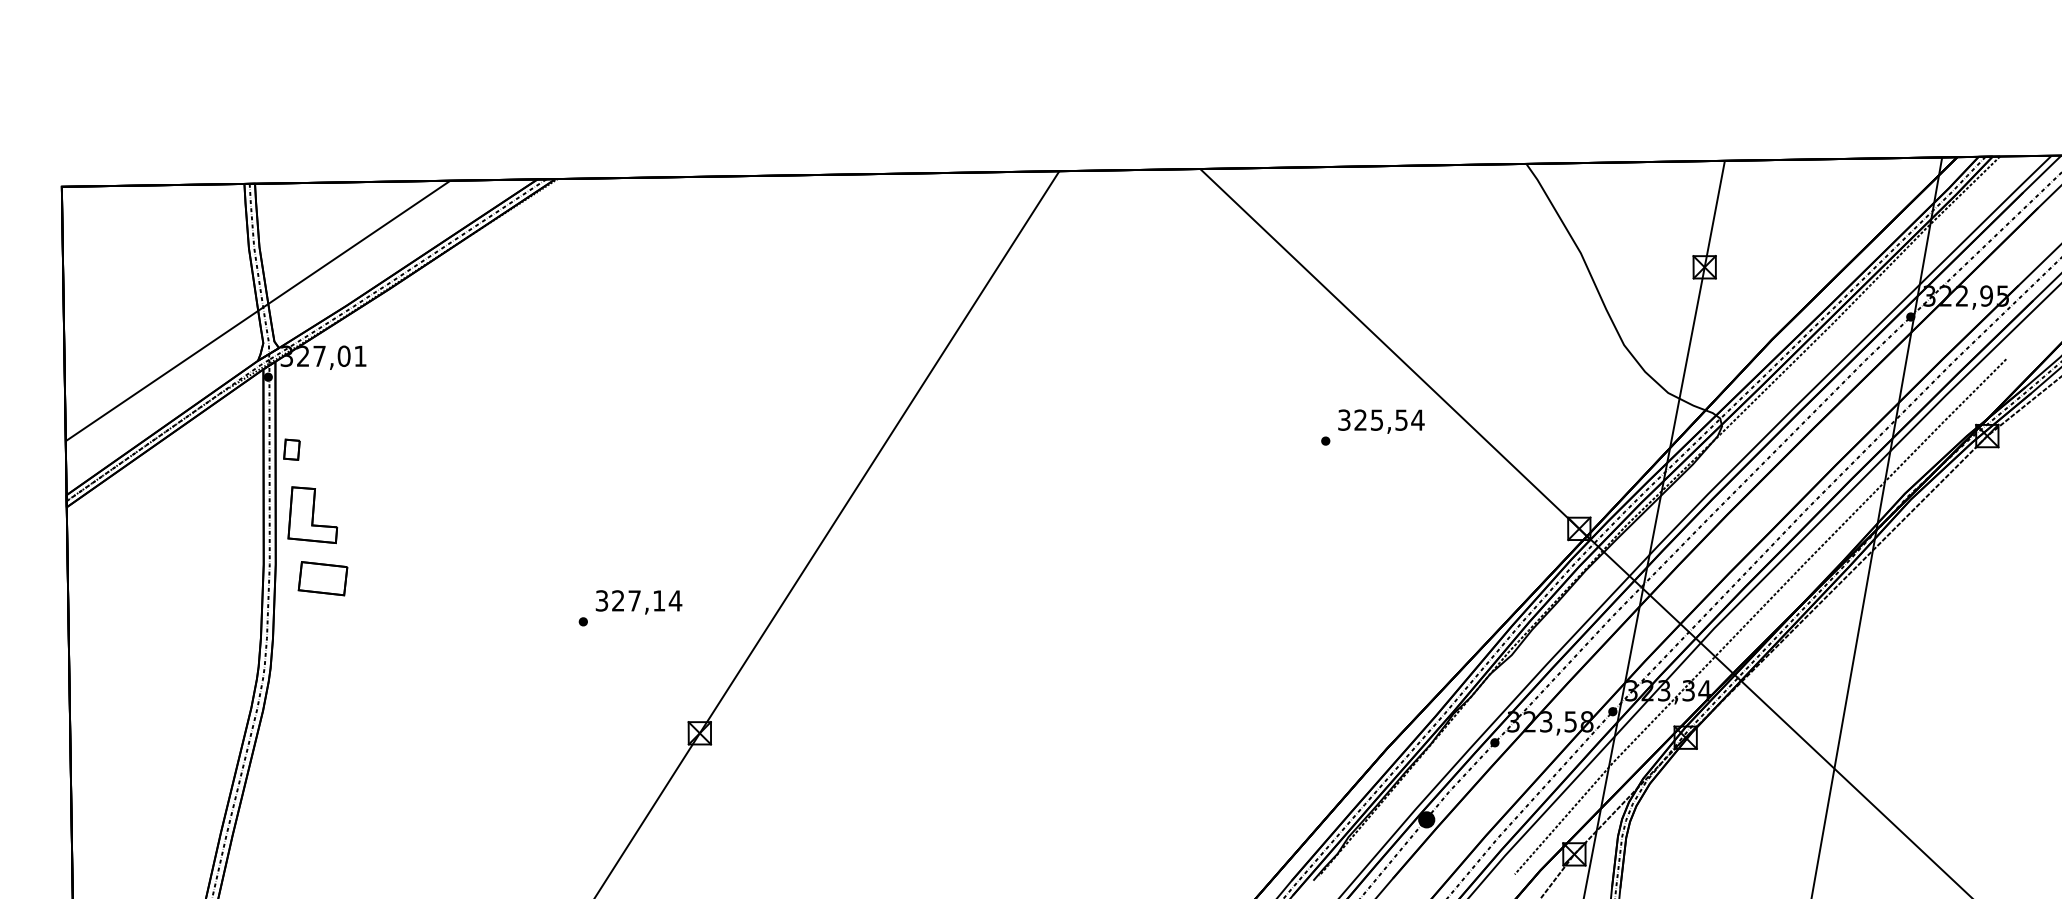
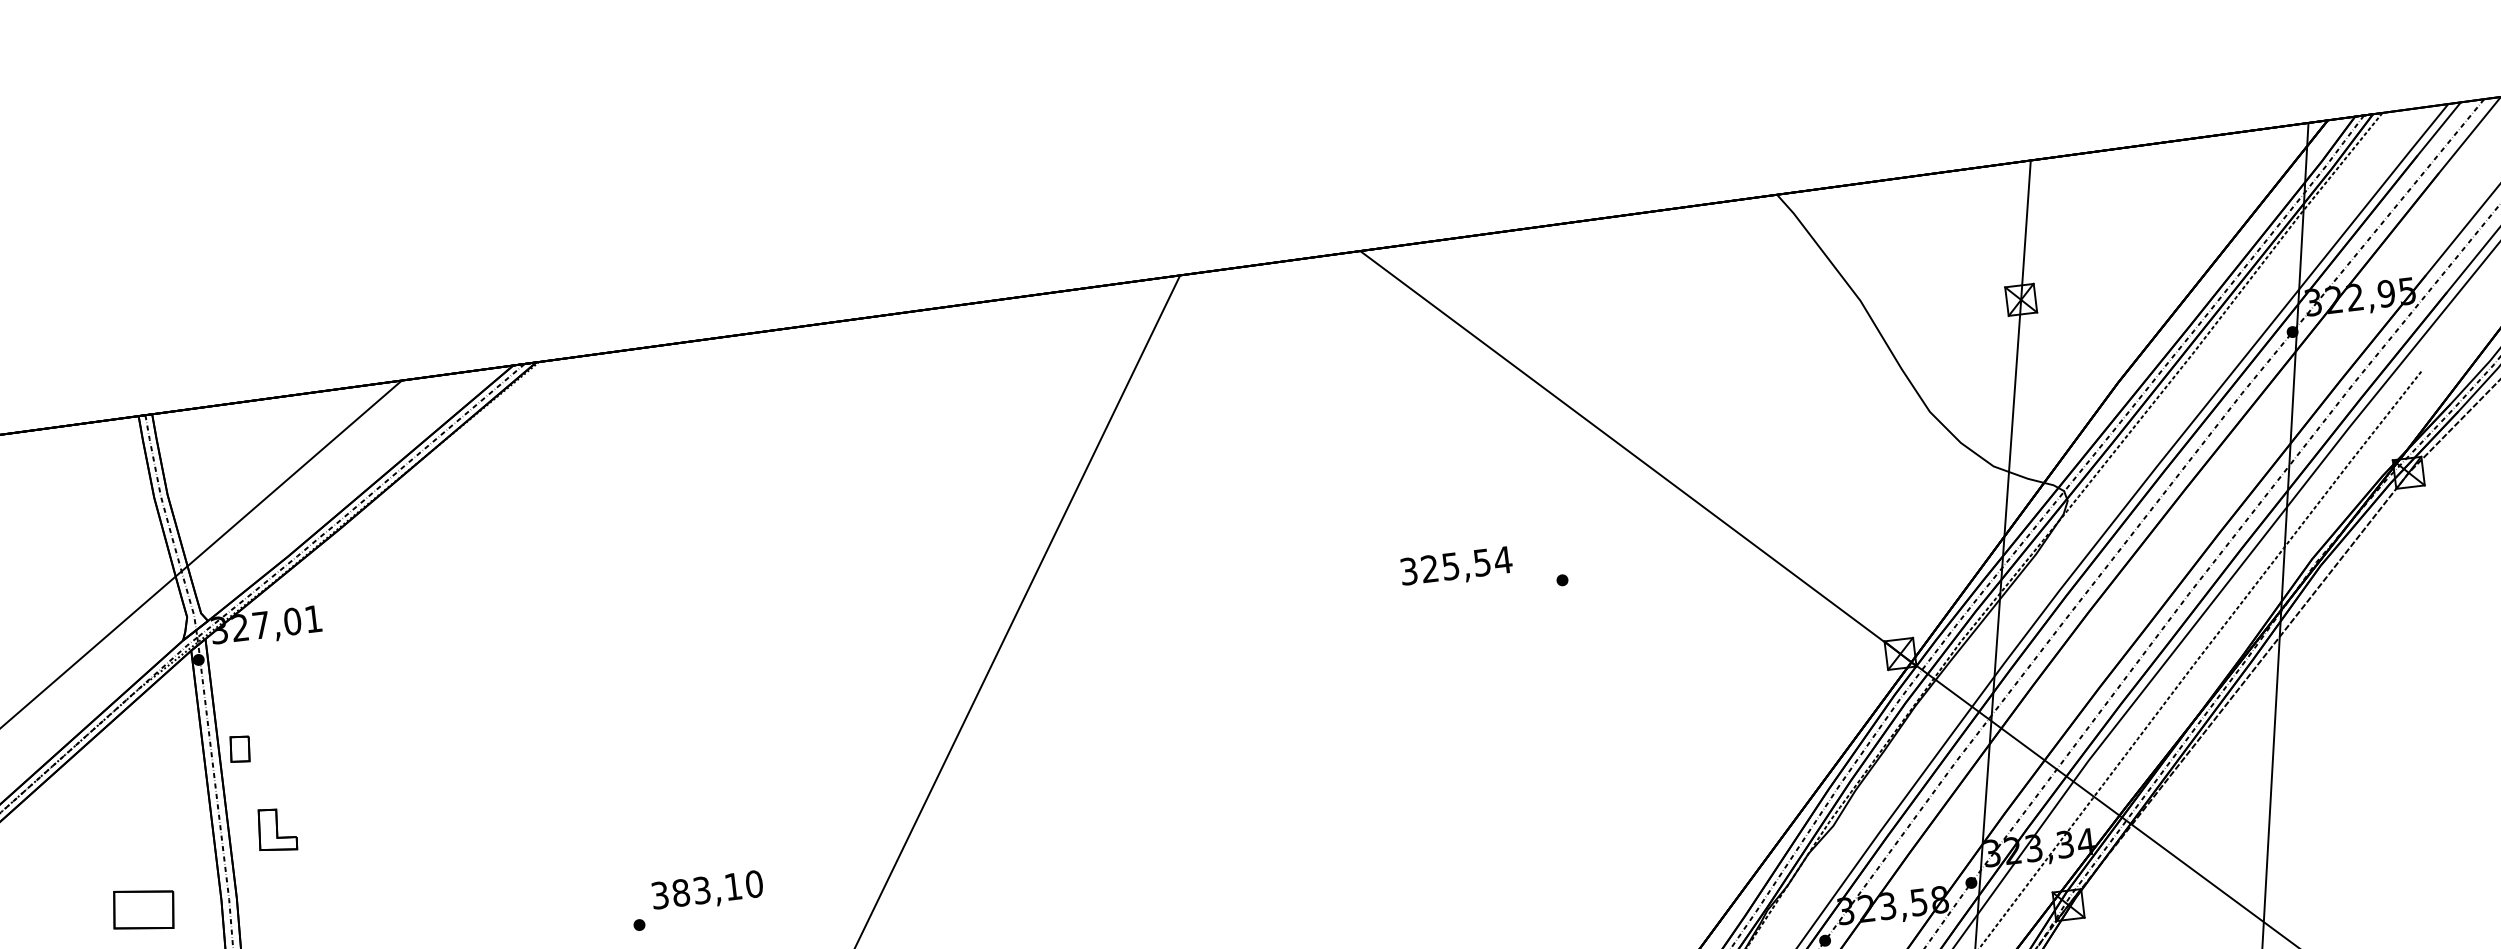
text: (1381, 421) -> (1456, 567), moved
part: (312, 515) -> (276, 830), size x0.6
part: (322, 578) -> (143, 909), moved
text: (647, 600) -> (718, 887), 327,14 -> 383,10

